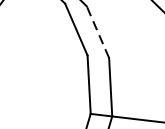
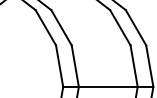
line: (97, 31) -> (61, 27), dashed -> solid

